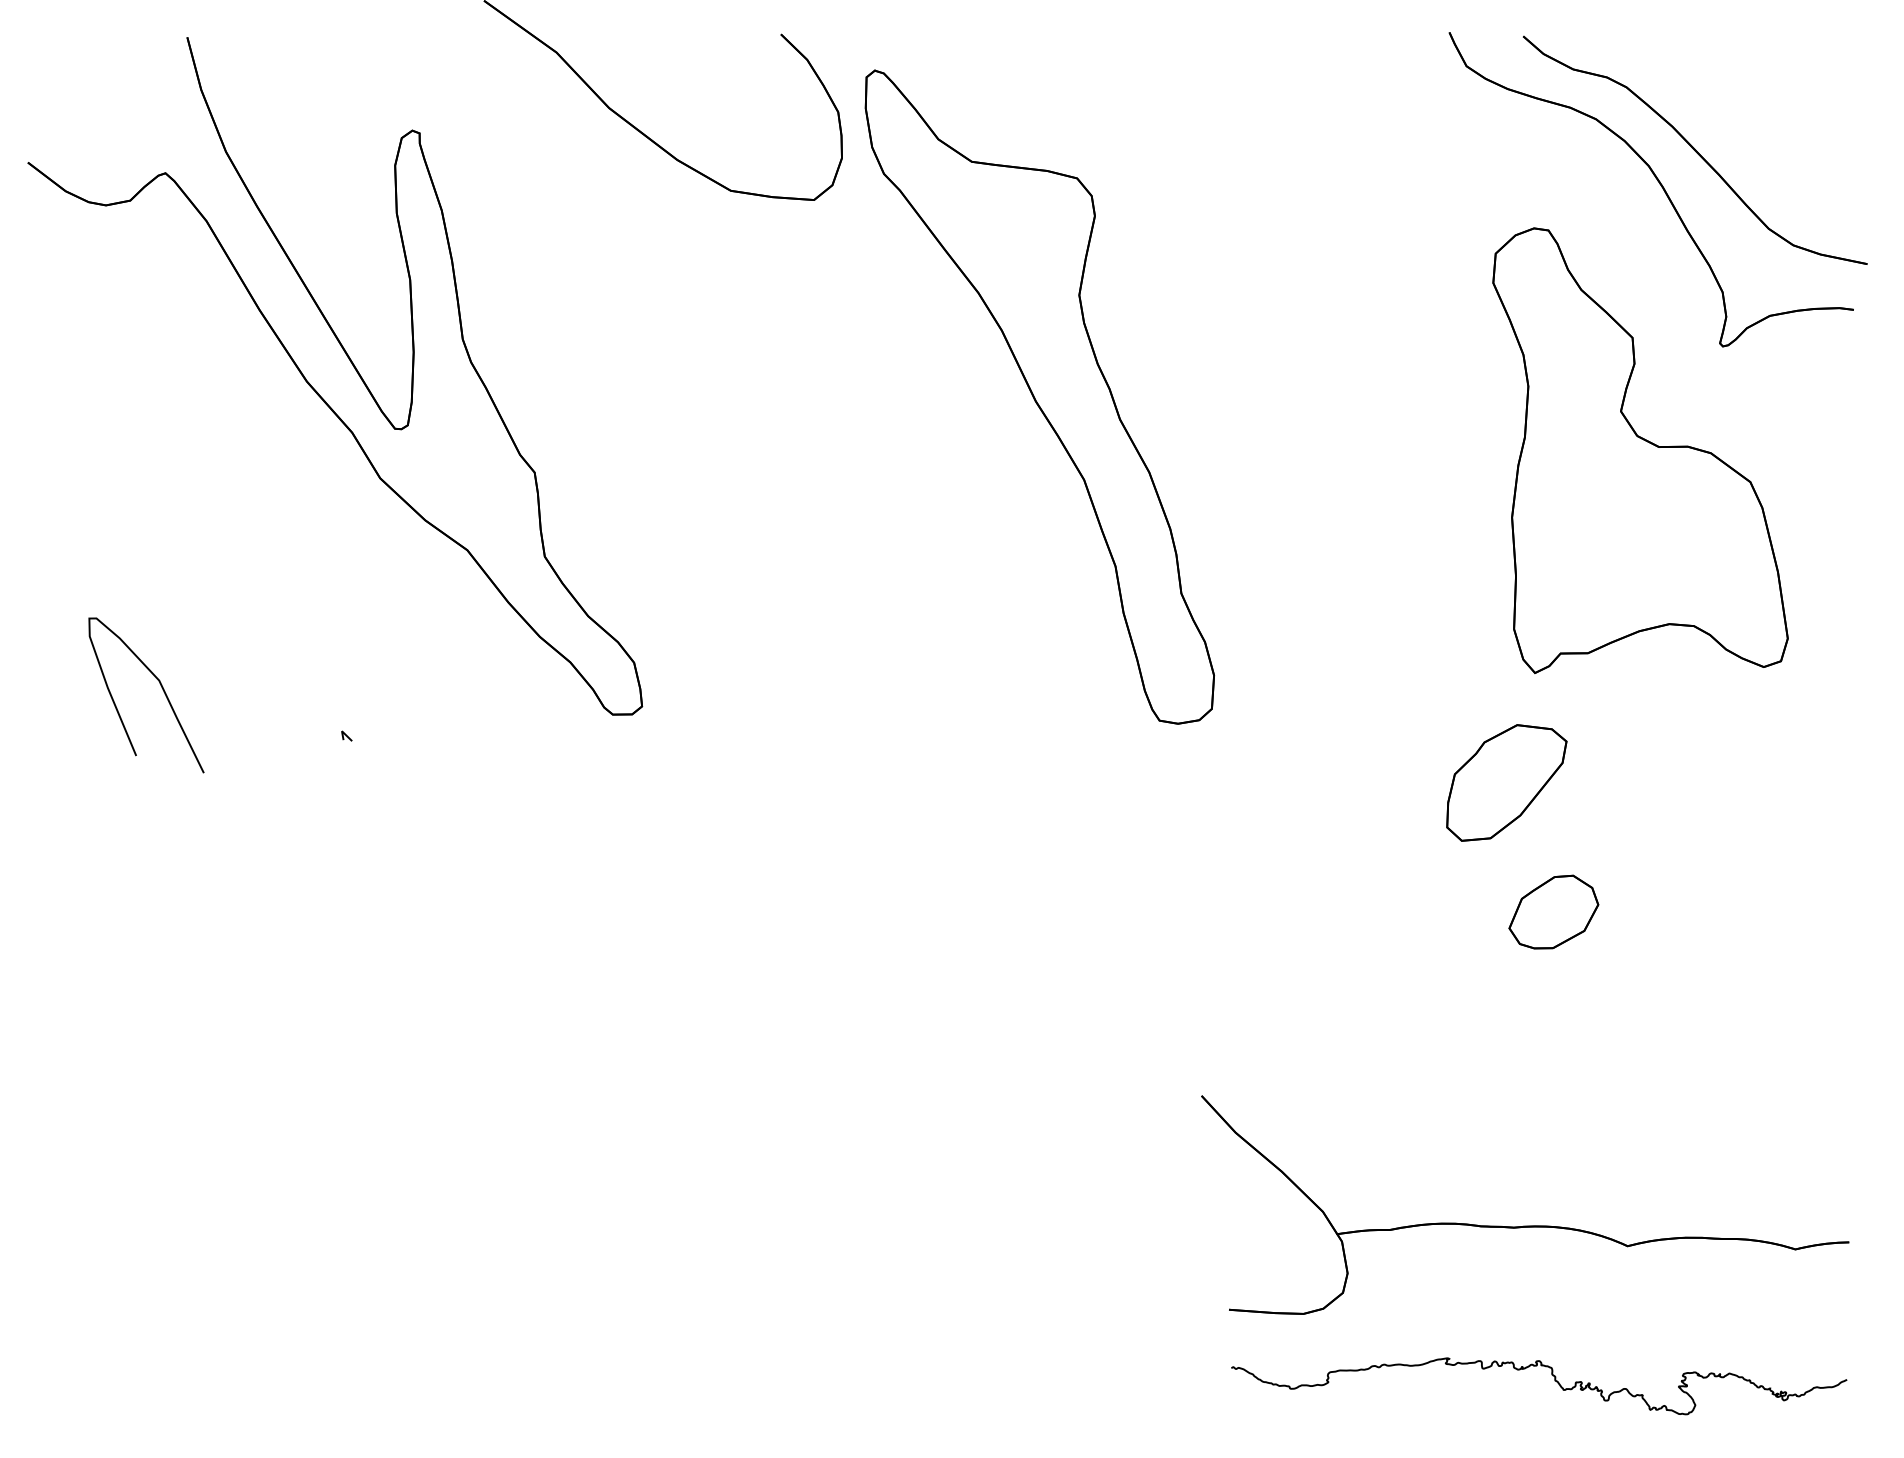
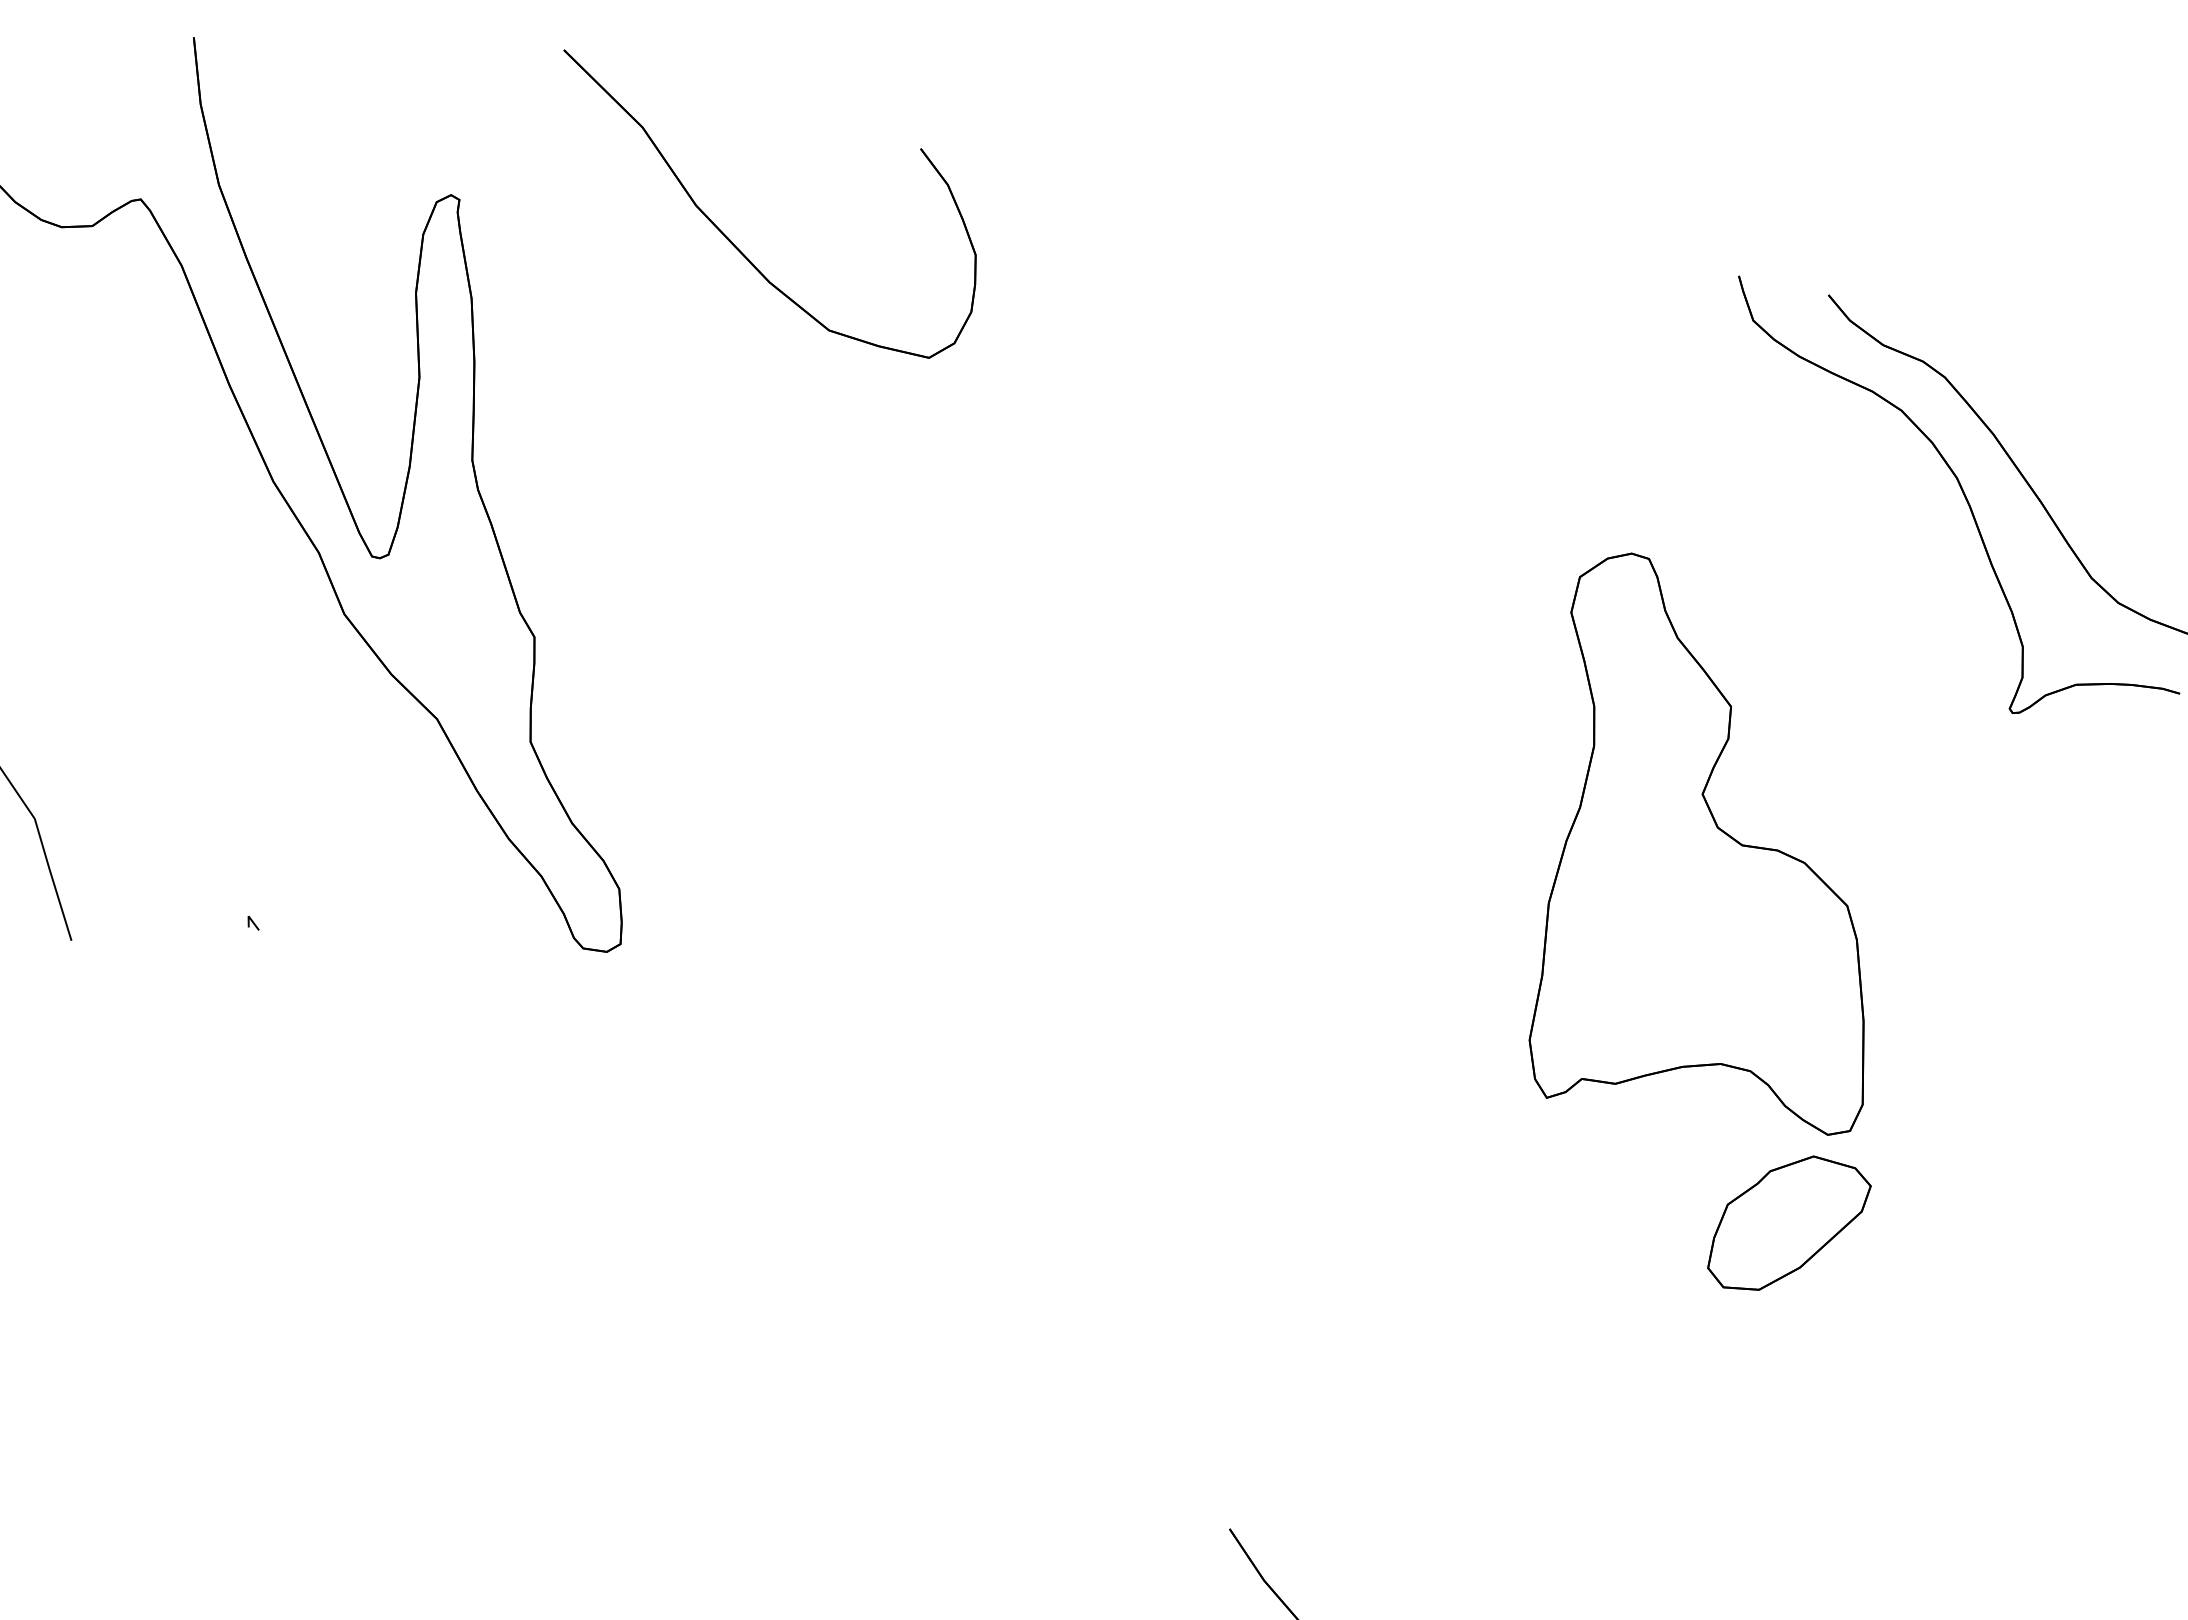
part: (1039, 396) -> (1166, 641), removed
part: (1640, 450) -> (1718, 845), moved
part: (1506, 782) -> (1789, 1224), moved
part: (1553, 911) -> (1695, 1371), removed

